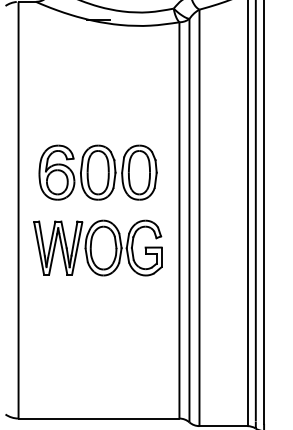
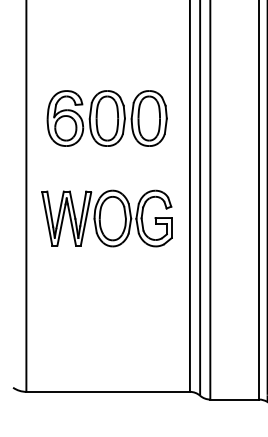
part: (97, 172) -> (106, 118), moved

